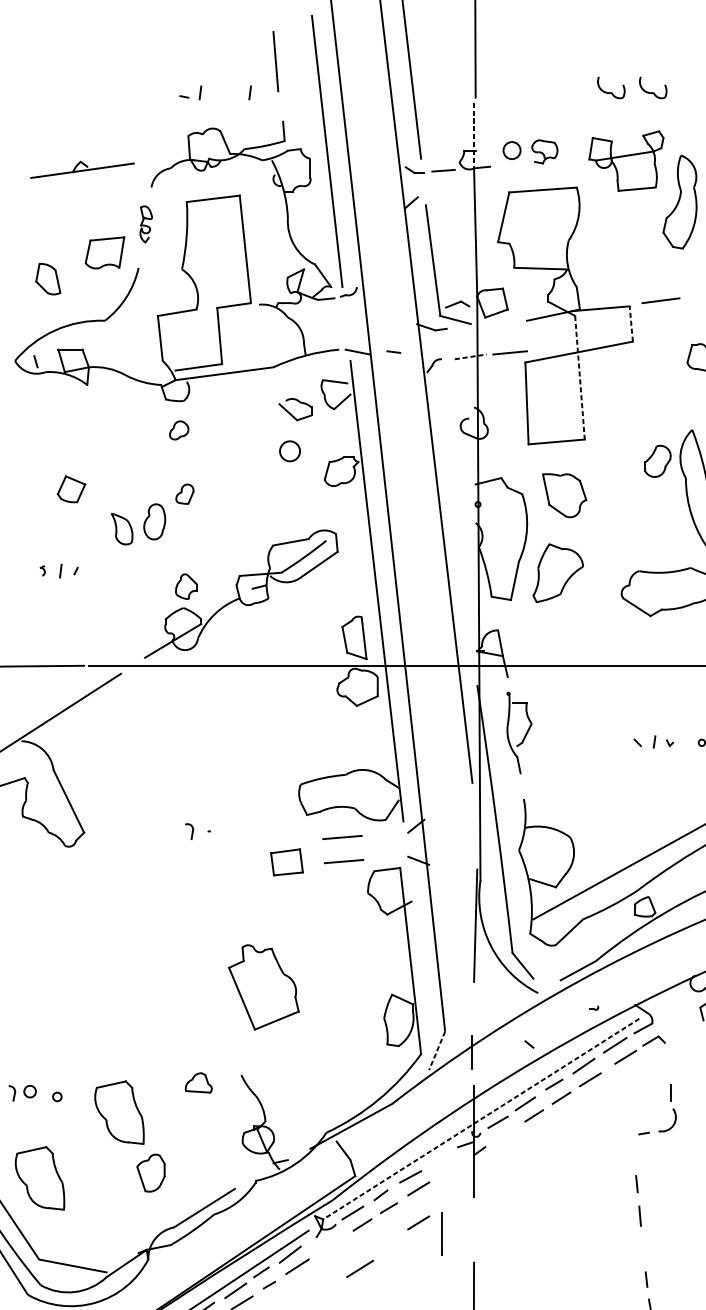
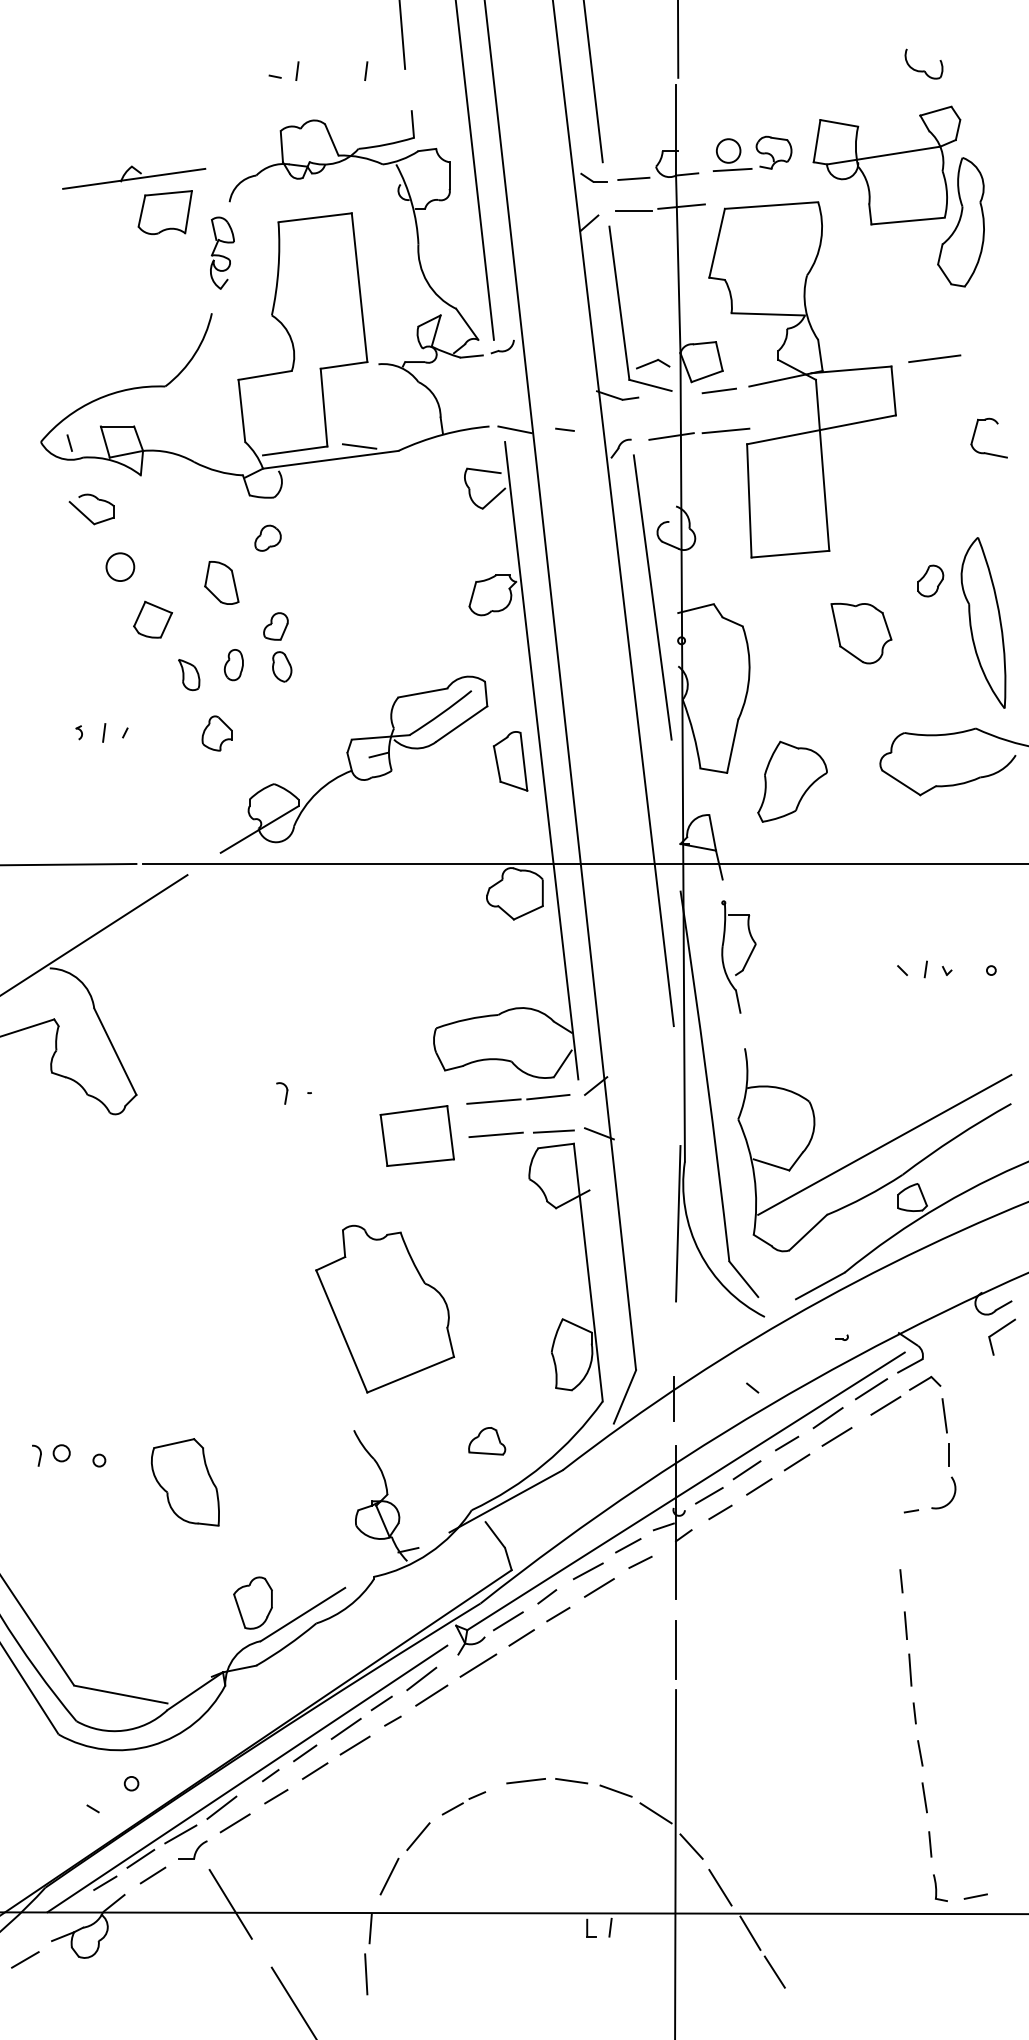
part: (610, 92) -> (865, 70), removed
line: (474, 135) -> (676, 130), dashed -> solid
part: (626, 161) -> (886, 165), size x1.43
line: (514, 163) -> (732, 169), added
line: (477, 190) -> (681, 206), added
line: (443, 194) -> (633, 211), added
part: (146, 223) -> (222, 252), size x1.43
part: (104, 252) -> (164, 212), moved
part: (48, 278) -> (221, 582), moved
line: (505, 323) -> (719, 390), added
line: (631, 323) -> (893, 390), dashed -> solid
line: (471, 356) -> (672, 436), dashed -> solid
line: (245, 364) -> (359, 446), added
line: (579, 377) -> (822, 465), dashed -> solid
part: (290, 413) -> (85, 514), moved
circle: (290, 450) -> (120, 566), moved
part: (657, 460) -> (930, 580), size x0.71
line: (457, 473) -> (652, 597), added
part: (71, 489) -> (153, 619), moved
part: (564, 495) -> (861, 633), moved
part: (154, 522) -> (233, 665), size x0.62
part: (189, 523) -> (282, 666), added
part: (122, 529) -> (189, 675), size x0.71
part: (558, 572) -> (792, 781), moved
part: (186, 586) -> (216, 733), moved
part: (354, 637) -> (510, 761), moved
line: (381, 833) -> (548, 1096), added
line: (385, 859) -> (553, 1131), added
part: (286, 862) -> (416, 1135), size x1.67
part: (264, 987) -> (385, 1308), size x1.43
line: (436, 1050) -> (624, 1396), dashed -> solid
line: (668, 1064) -> (944, 1415), added
part: (199, 1083) -> (487, 1441), moved
line: (480, 1119) -> (685, 1491), dashed -> solid
line: (506, 1134) -> (720, 1512), added
line: (439, 1158) -> (628, 1545), added
line: (448, 1169) -> (640, 1561), added
part: (150, 1172) -> (252, 1602), moved
part: (40, 1178) -> (75, 1573), removed
line: (418, 1222) -> (599, 1634), removed
line: (441, 1233) -> (675, 1649), moved
line: (643, 1247) -> (910, 1669), added
line: (360, 1268) -> (478, 1665), moved

